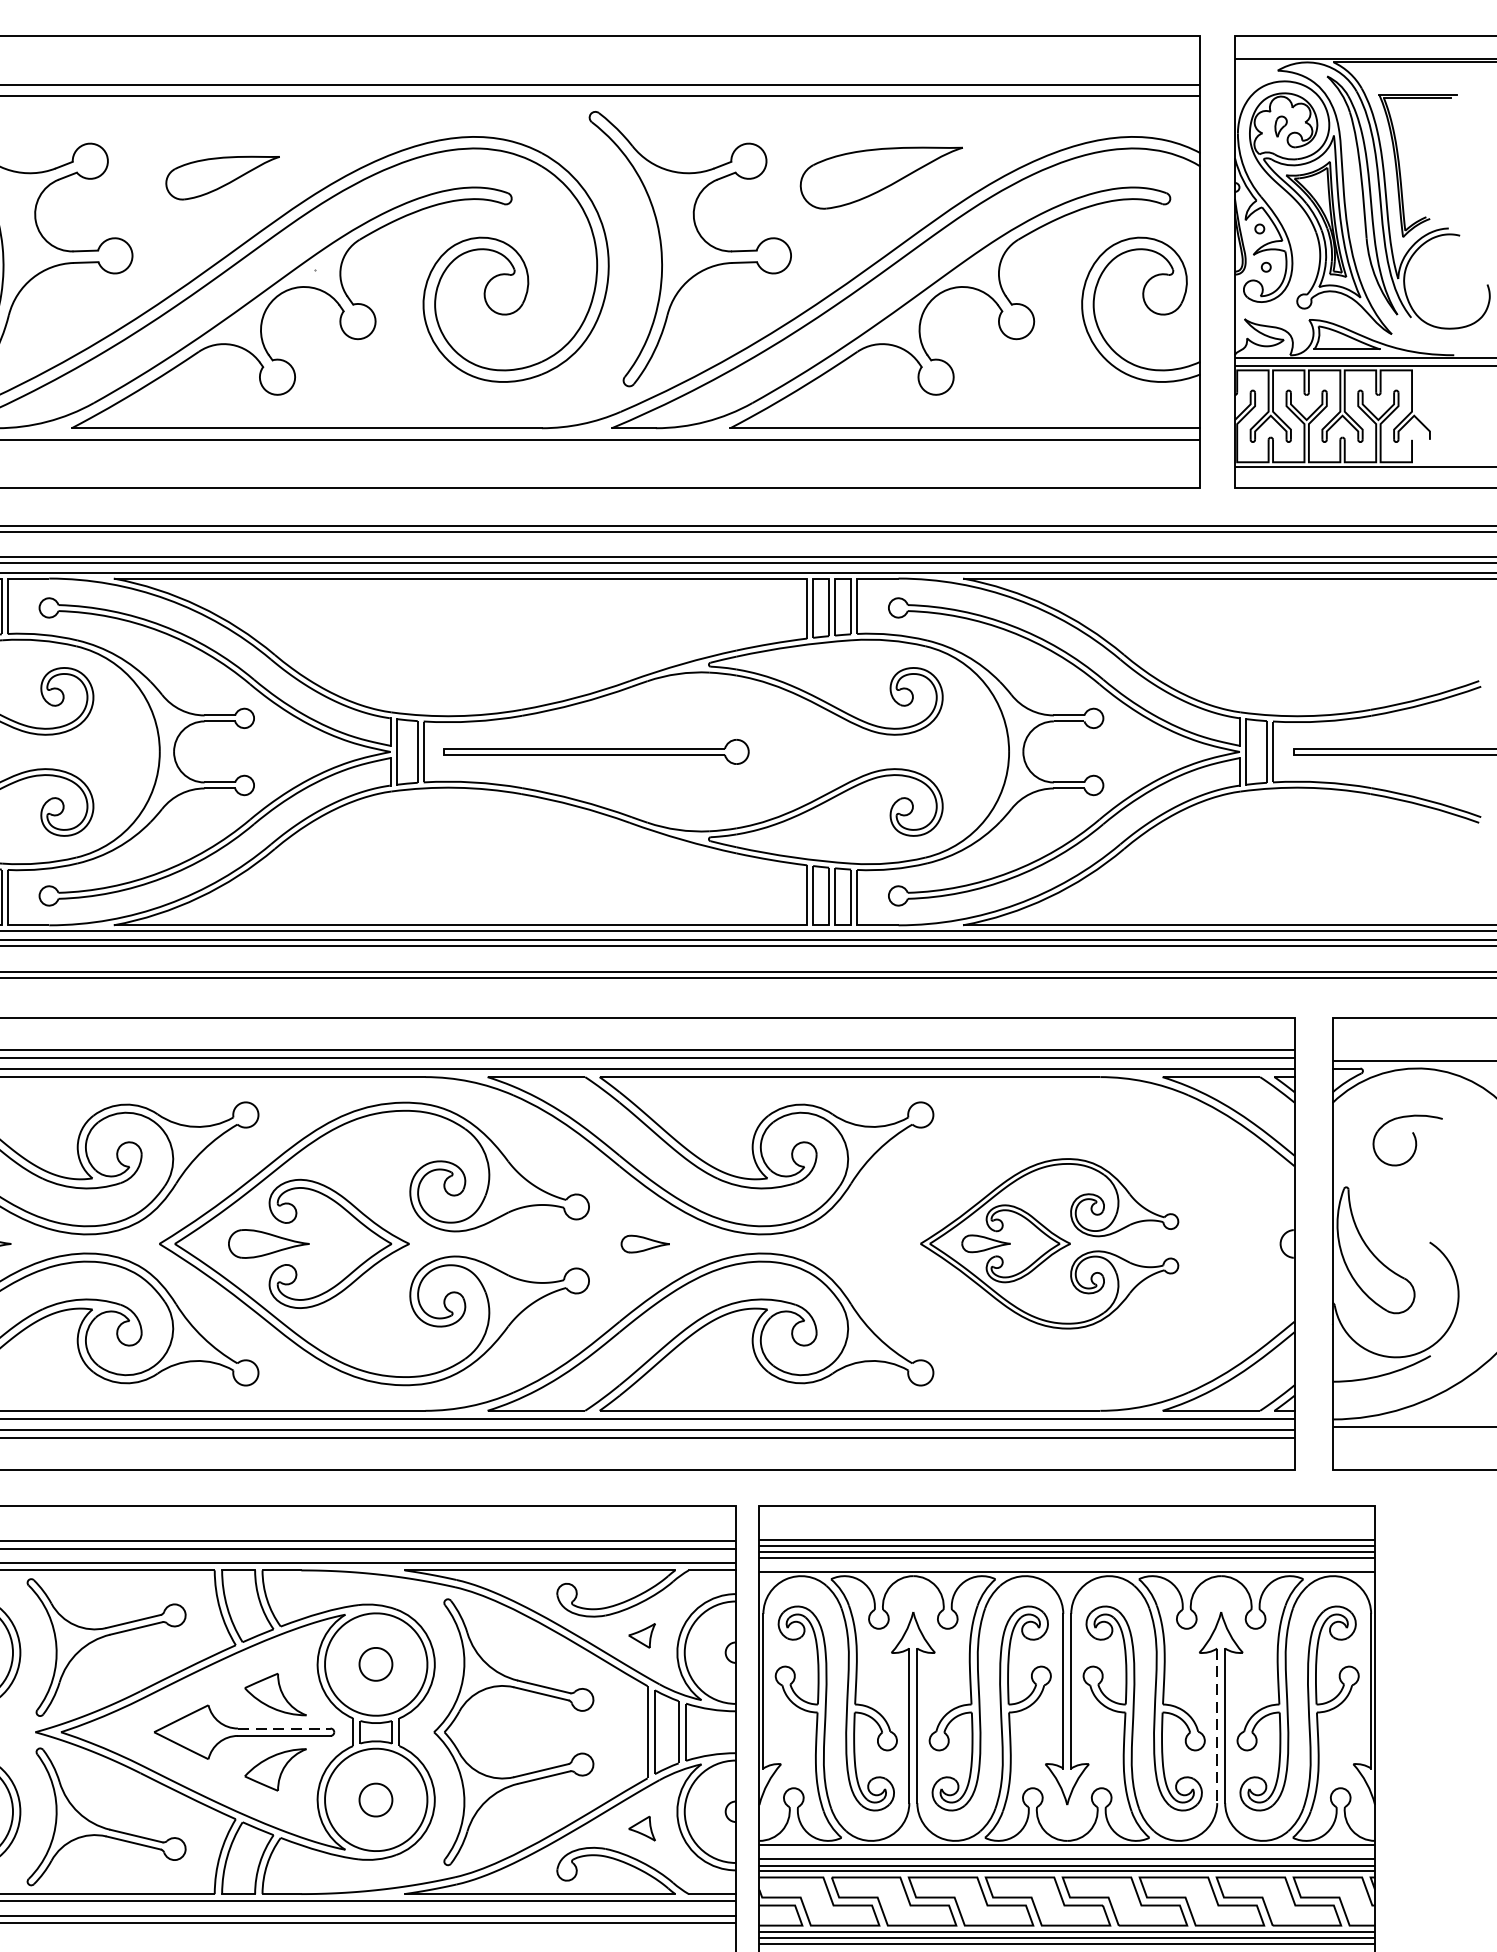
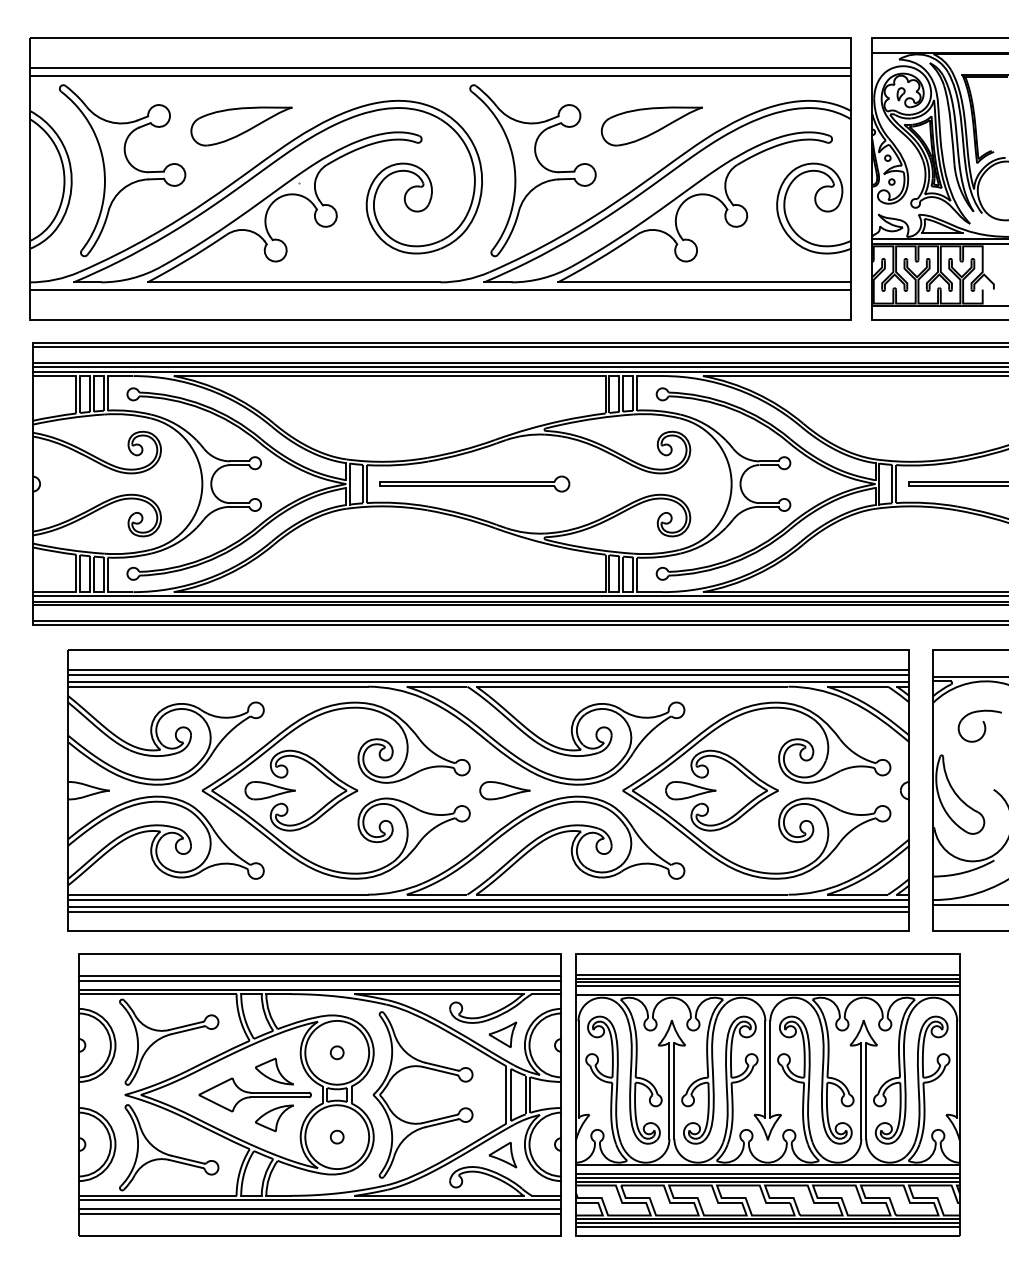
part: (222, 178) -> (241, 126), size x1.43
part: (644, 1243) -> (504, 790), size x1.67
part: (1049, 1243) -> (756, 790), size x1.67
part: (641, 1635) -> (502, 1034), size x1.67
part: (376, 1664) -> (337, 1052), size x0.62
line: (1217, 1726) -> (861, 1091), dashed -> solid
line: (283, 1728) -> (279, 1092), dashed -> solid
part: (376, 1798) -> (337, 1136), size x0.62
part: (641, 1827) -> (502, 1154), size x1.67

